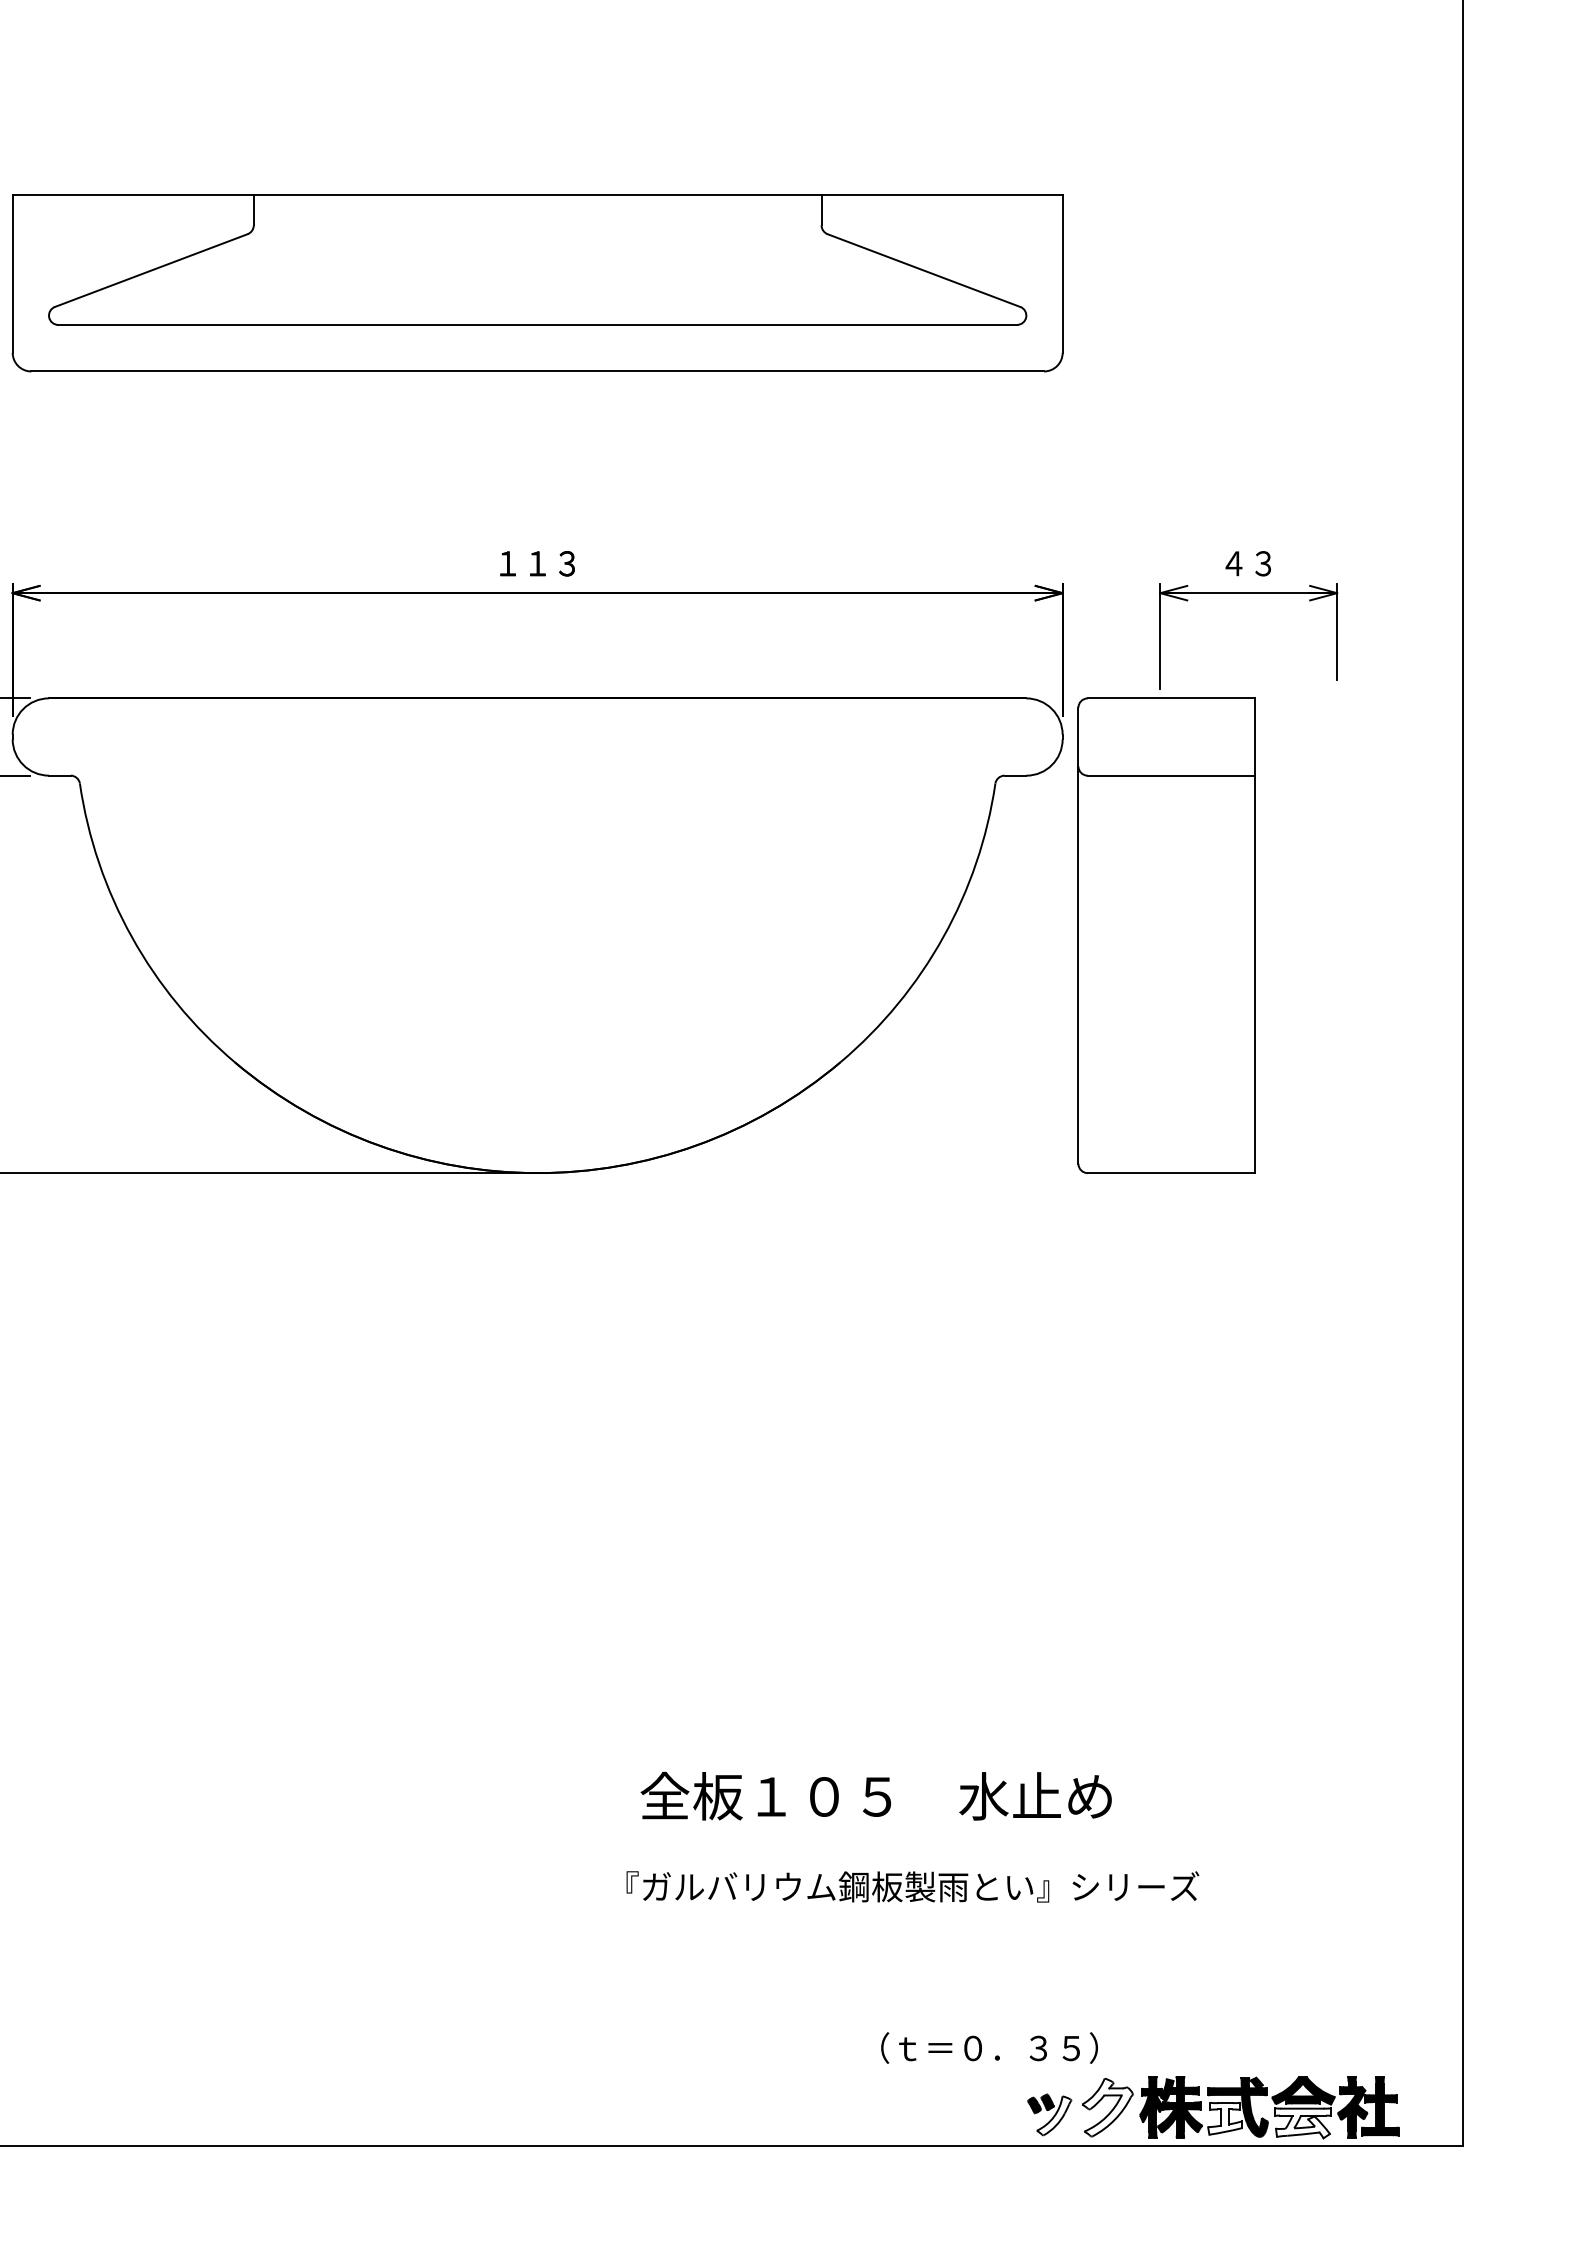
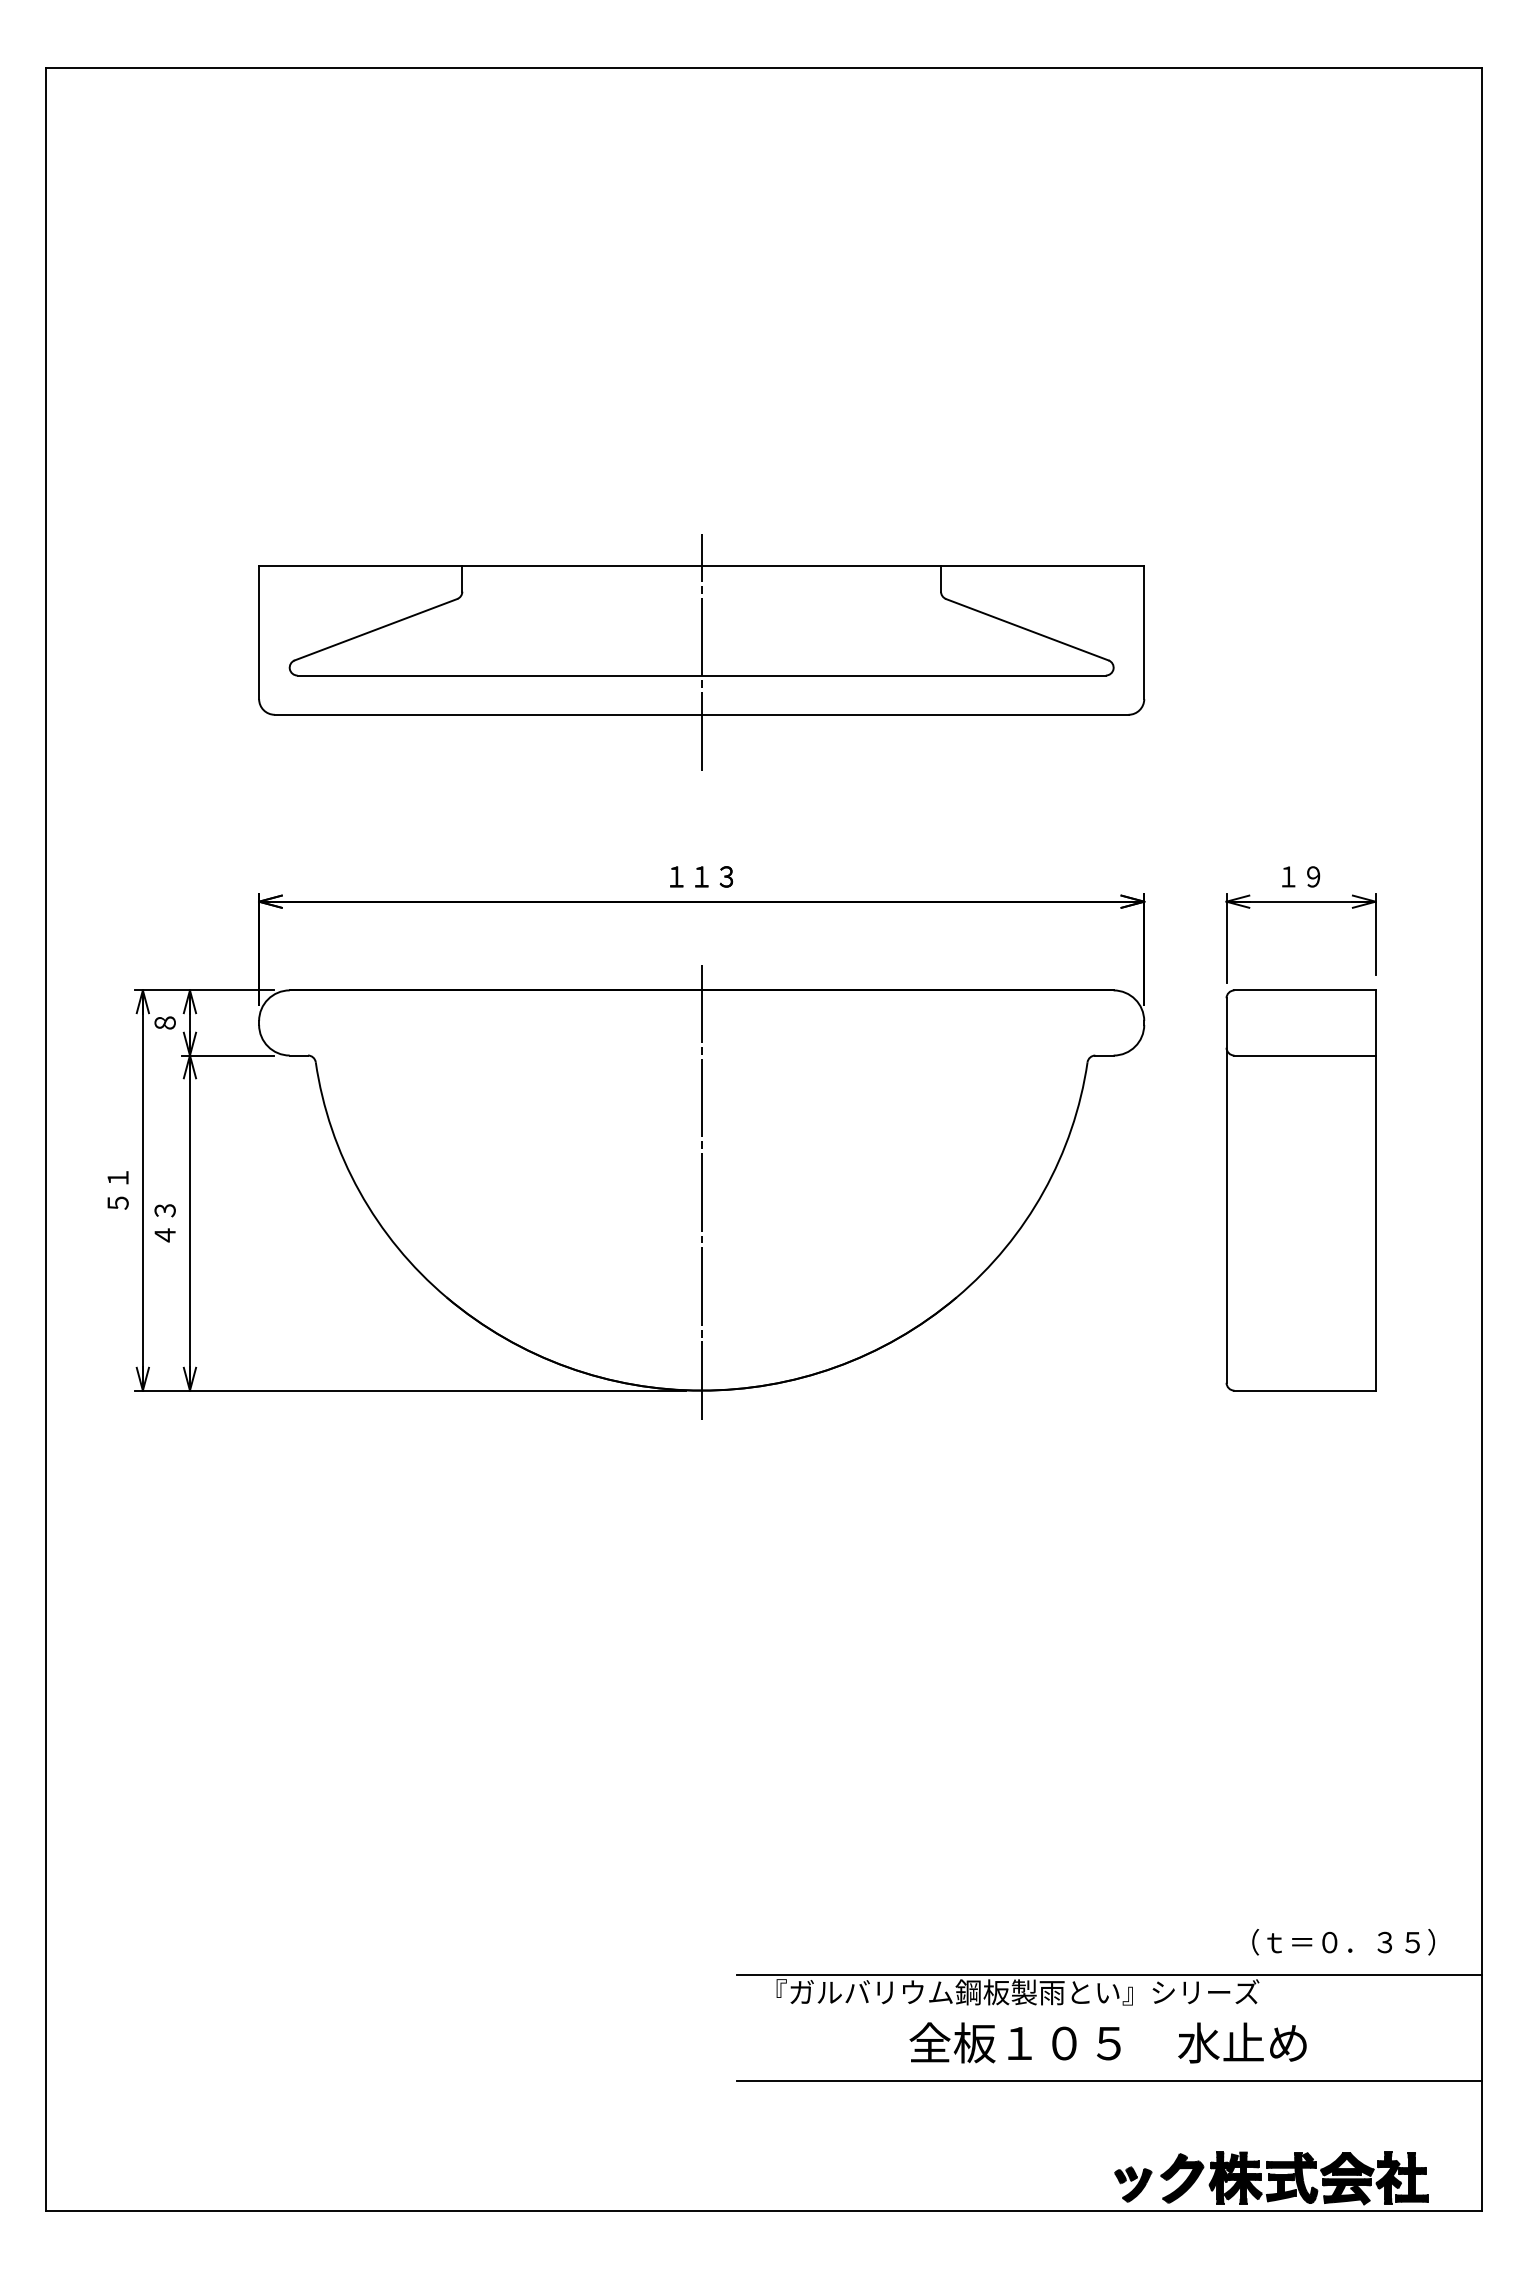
line: (537, 296) -> (701, 651), added
text: (1247, 563) -> (1300, 876), ４３ -> １９
part: (1166, 935) -> (1300, 1190), moved
line: (537, 936) -> (701, 1191), added
text: (875, 1795) -> (1107, 2042), moved
line: (1021, 1866) -> (1109, 1975), added
line: (1021, 1992) -> (1109, 2081), added
text: (989, 2048) -> (1343, 1942), moved
fill: (1106, 2106) -> (1181, 2177), added
fill: (1053, 2114) -> (1136, 2184), added
fill: (1224, 2118) -> (1280, 2187), added
fill: (1302, 2123) -> (1346, 2191), added

